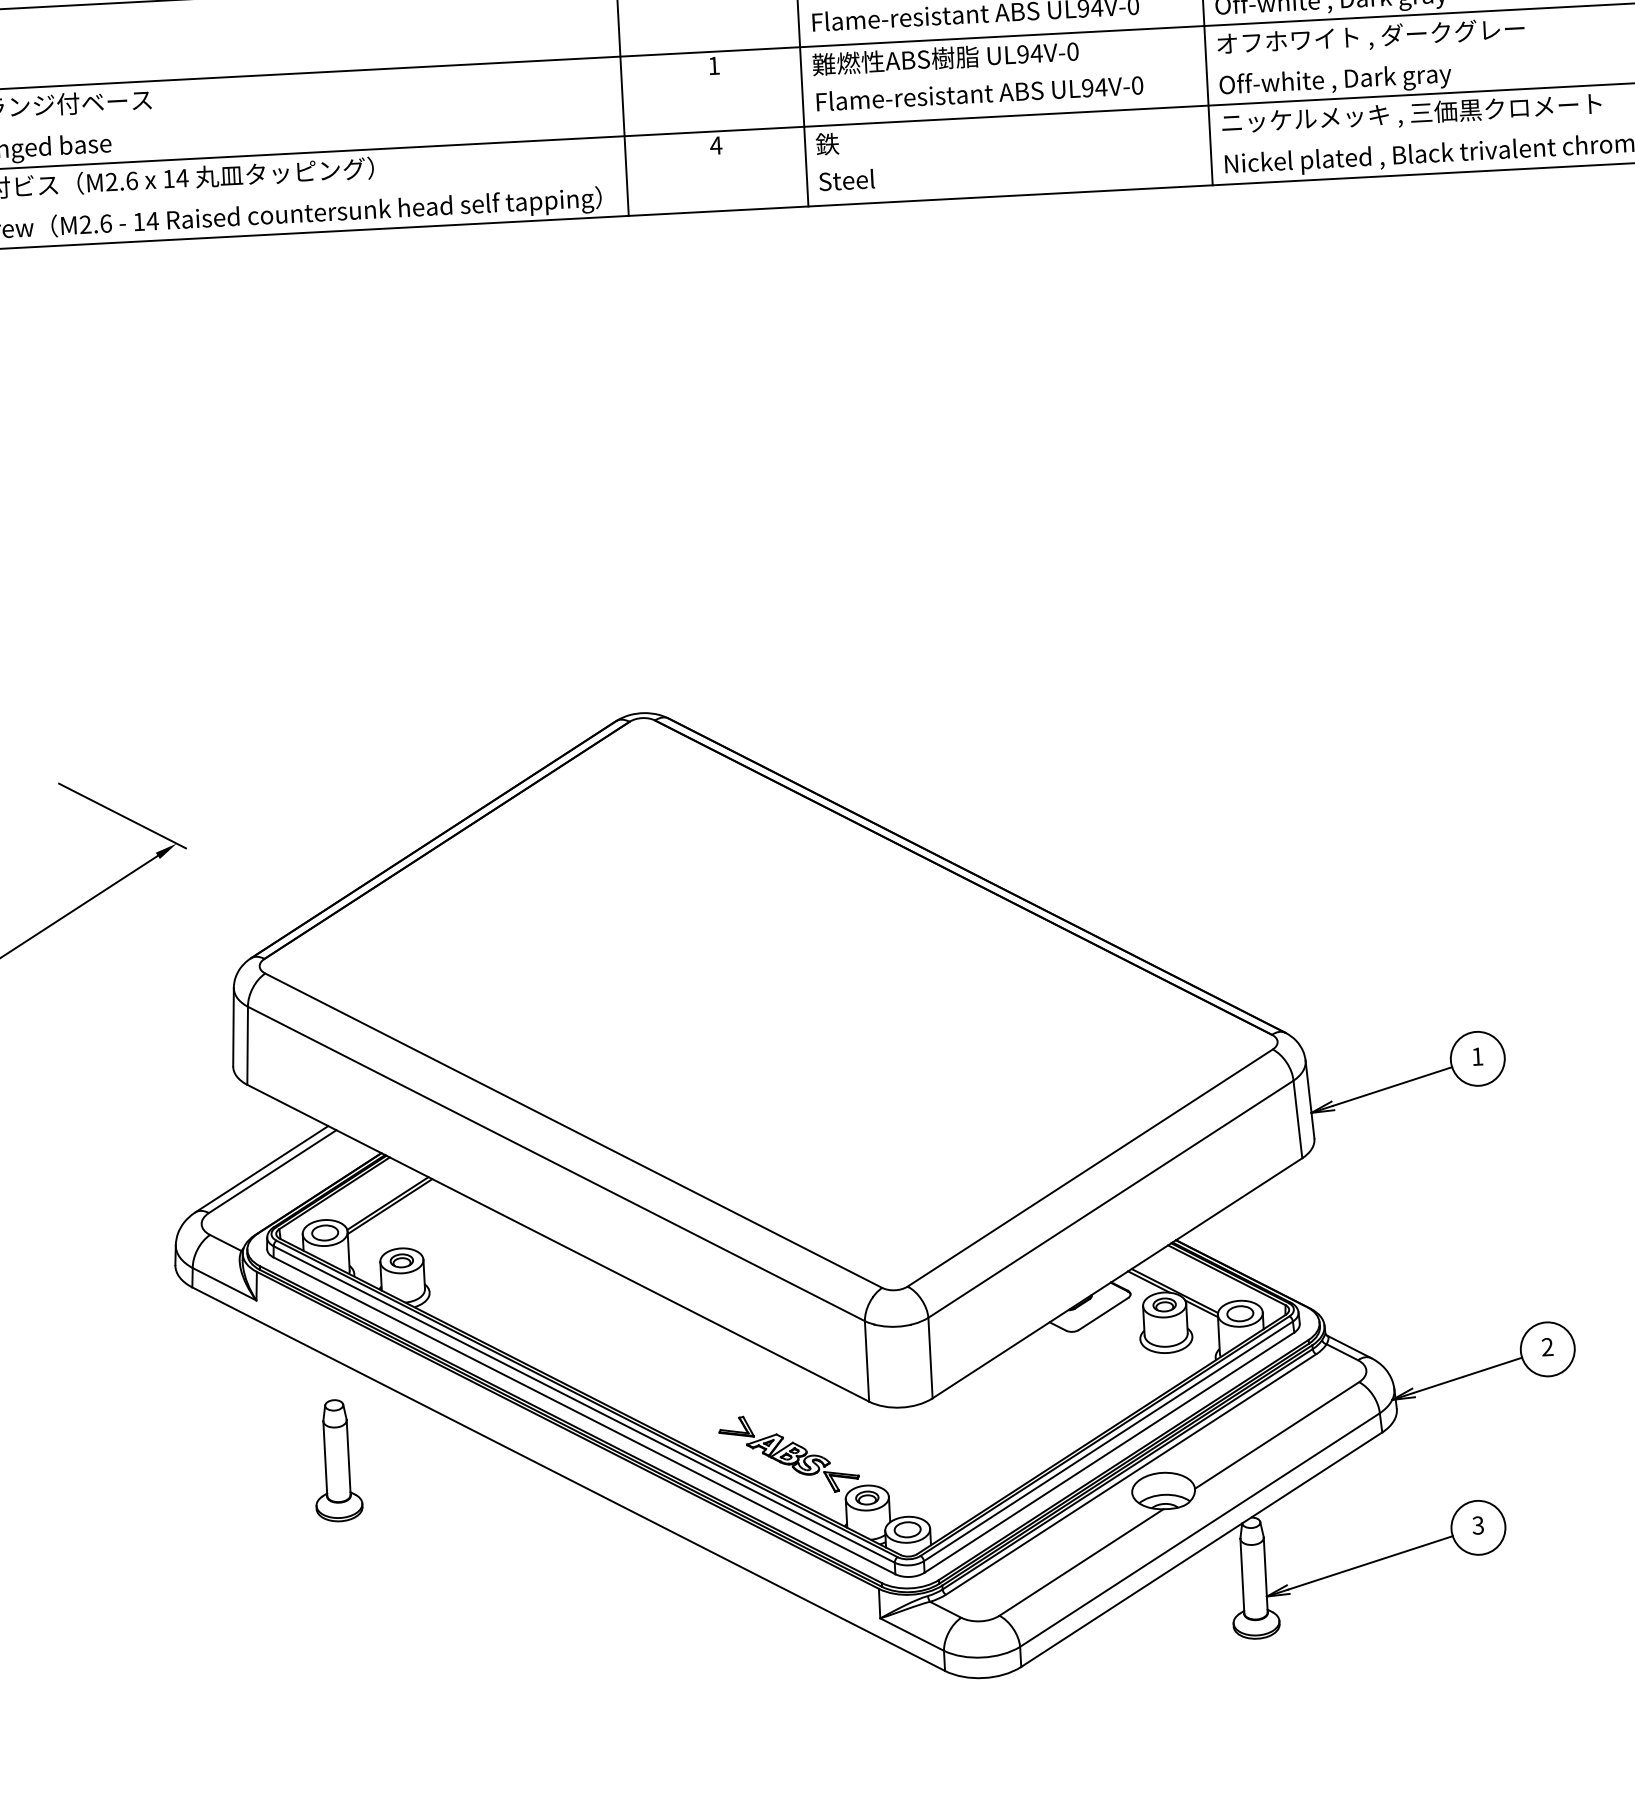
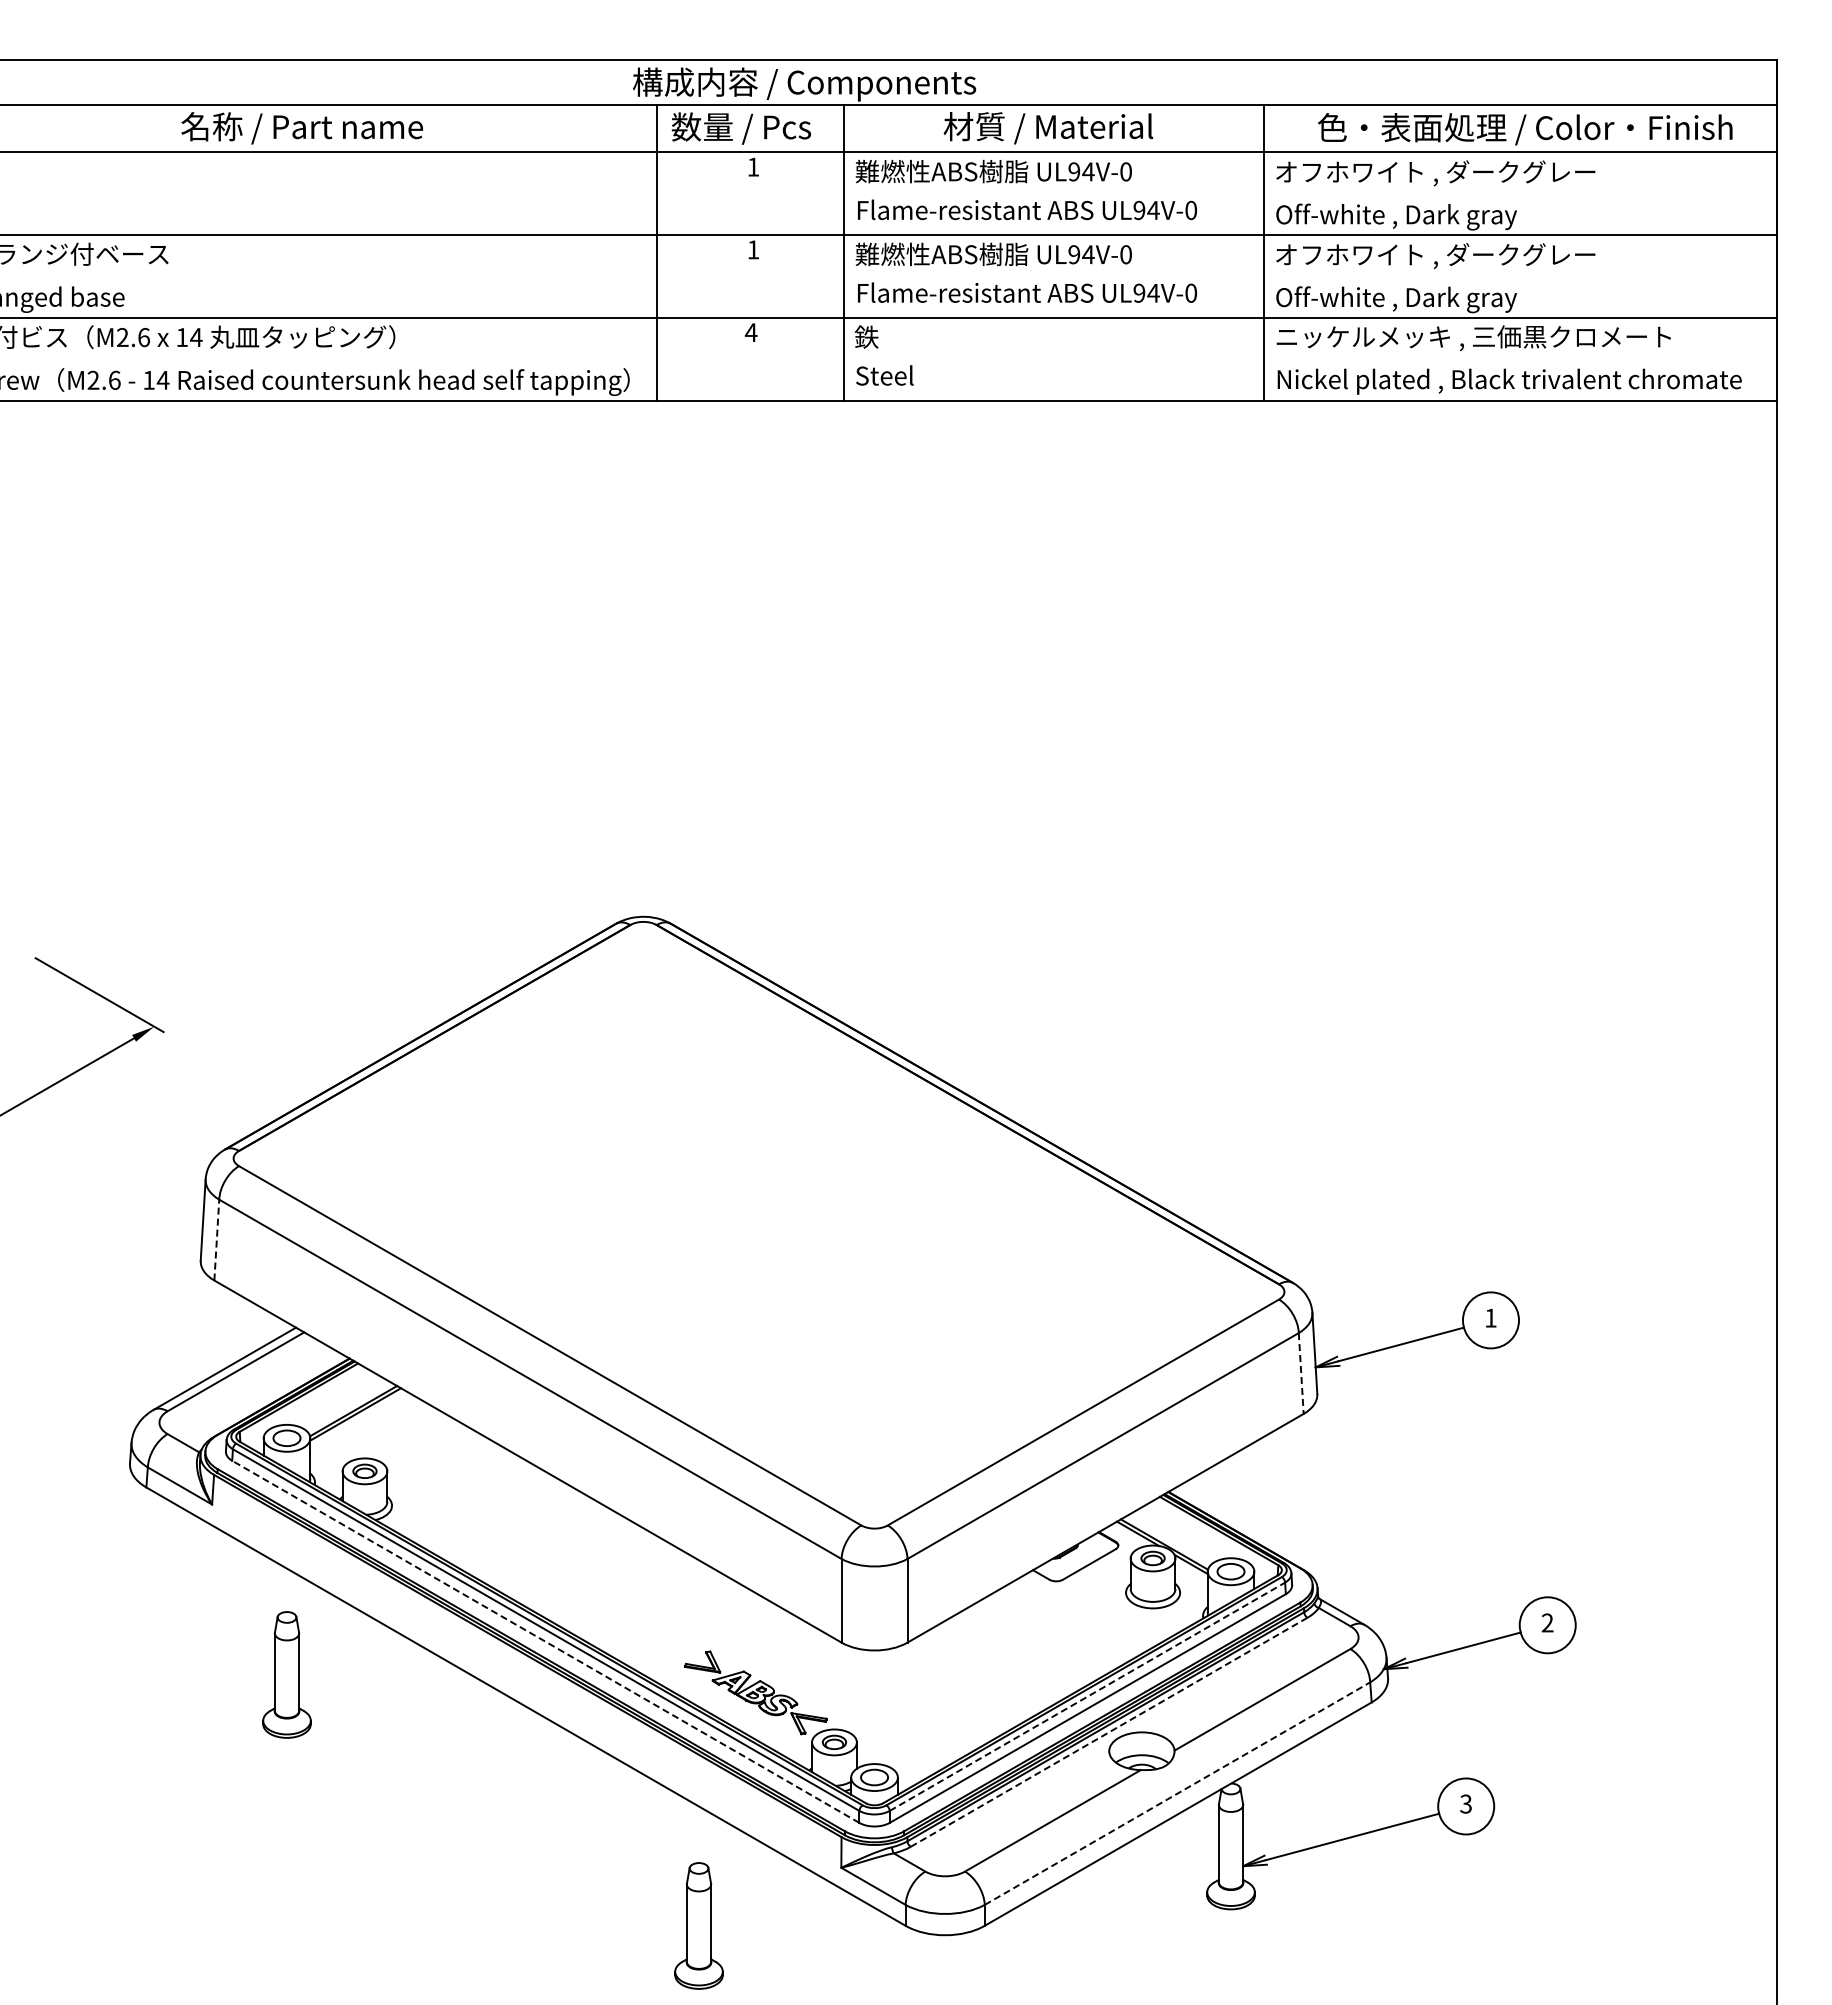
line: (247, 1045) -> (216, 1239), solid -> dashed
line: (1298, 1119) -> (1301, 1373), solid -> dashed
line: (584, 1415) -> (545, 1641), solid -> dashed
line: (1108, 1441) -> (1087, 1696), solid -> dashed
line: (1131, 1474) -> (1109, 1732), solid -> dashed
line: (1200, 1529) -> (1177, 1793), solid -> dashed
part: (745, 1681) -> (698, 1925), added

